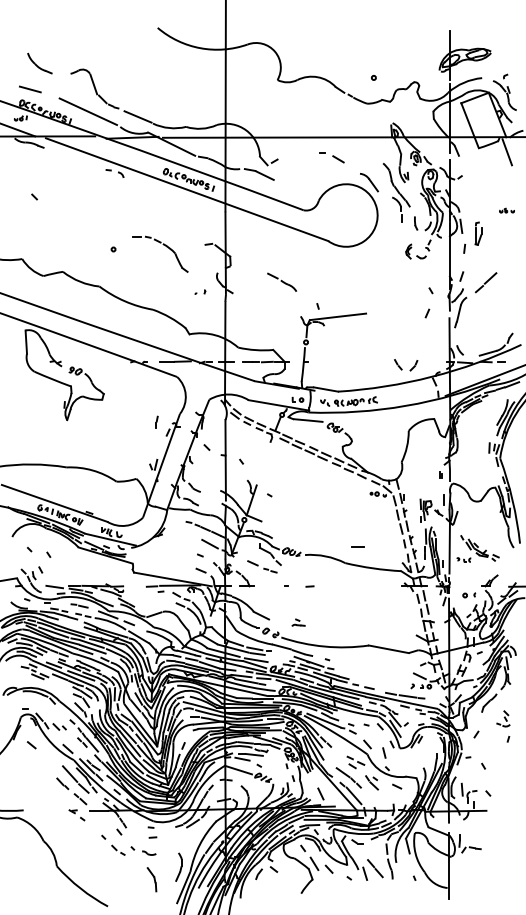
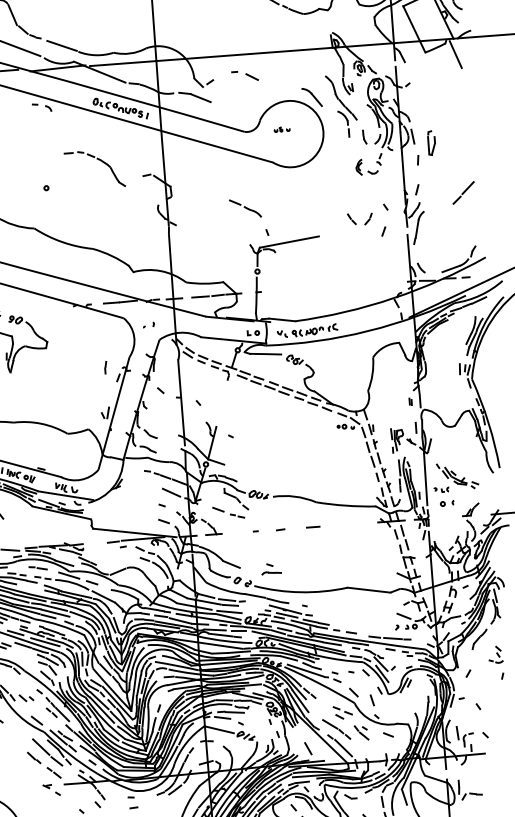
part: (331, 157) -> (244, 75), moved
part: (506, 210) -> (281, 129), moved
part: (166, 247) -> (100, 161), moved
part: (282, 281) -> (245, 207), moved
line: (485, 282) -> (462, 192), moved
part: (200, 291) -> (148, 324), moved
part: (406, 365) -> (360, 219), moved
line: (357, 546) -> (312, 526), moved
part: (469, 595) -> (447, 503), moved
part: (298, 622) -> (271, 568), size x1.43

